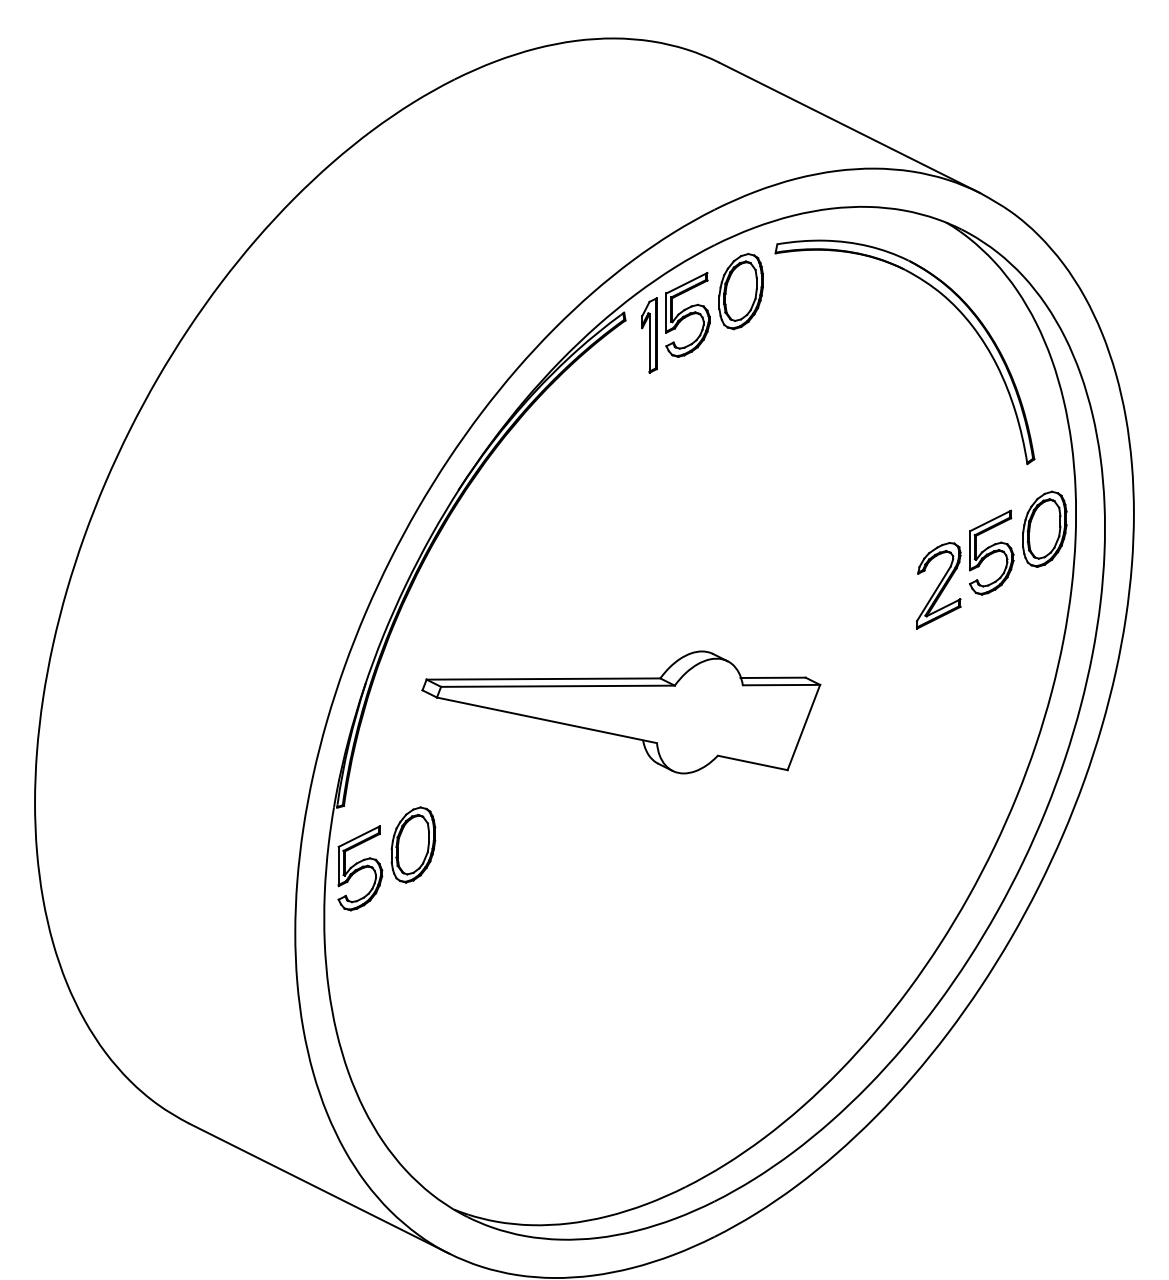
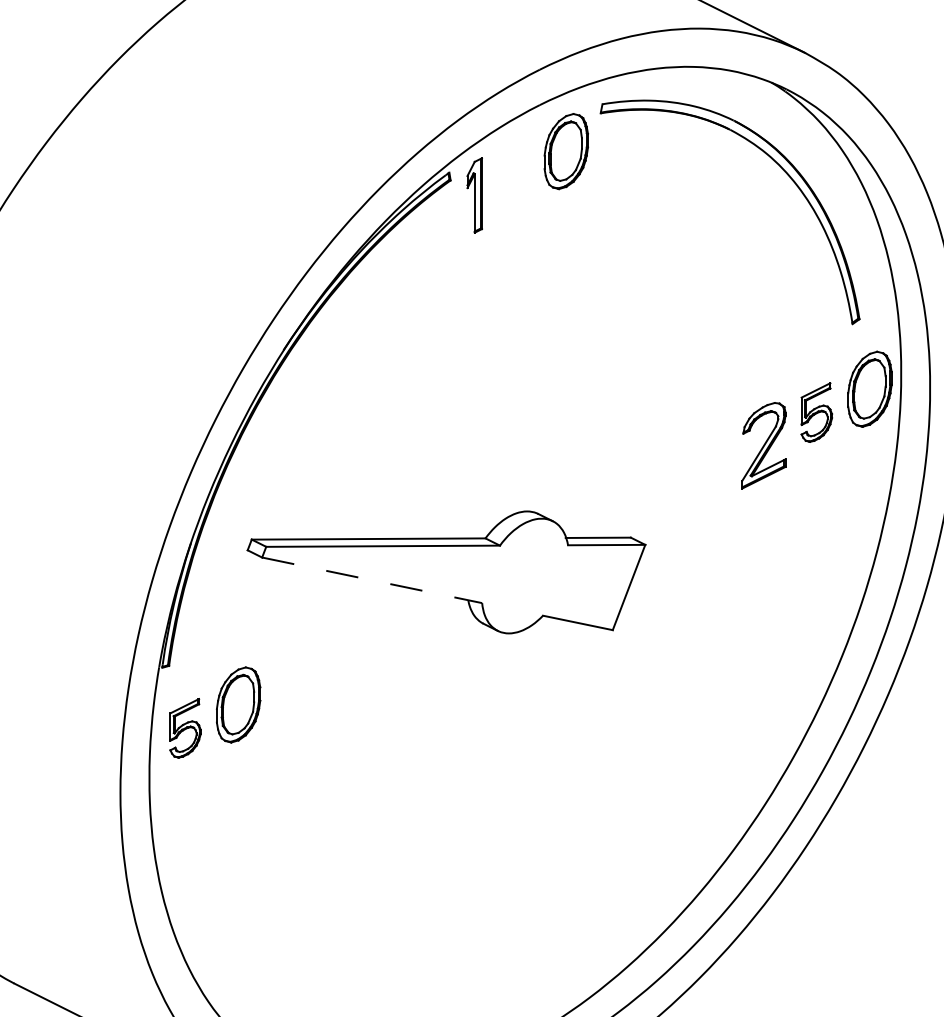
part: (687, 314) -> (512, 174), removed
part: (991, 552) -> (816, 412), size x0.7
line: (547, 720) -> (372, 580), solid -> dashed
part: (360, 868) -> (185, 728), size x0.7

